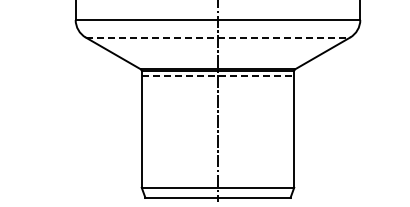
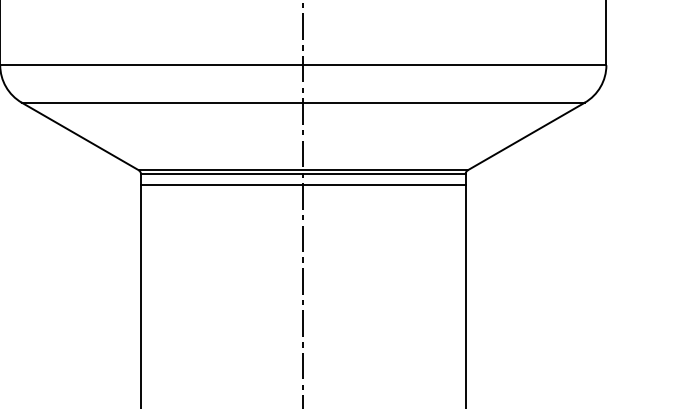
line: (218, 37) -> (304, 102), dashed -> solid
line: (218, 75) -> (304, 183), dashed -> solid

